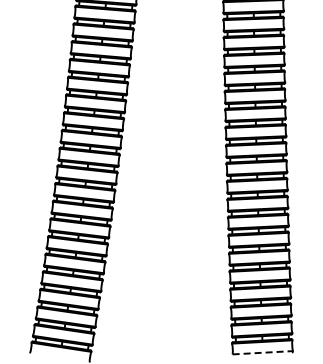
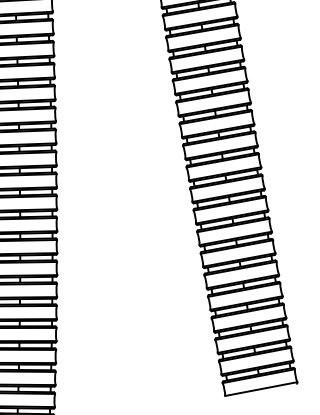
line: (263, 352) -> (262, 388), dashed -> solid

